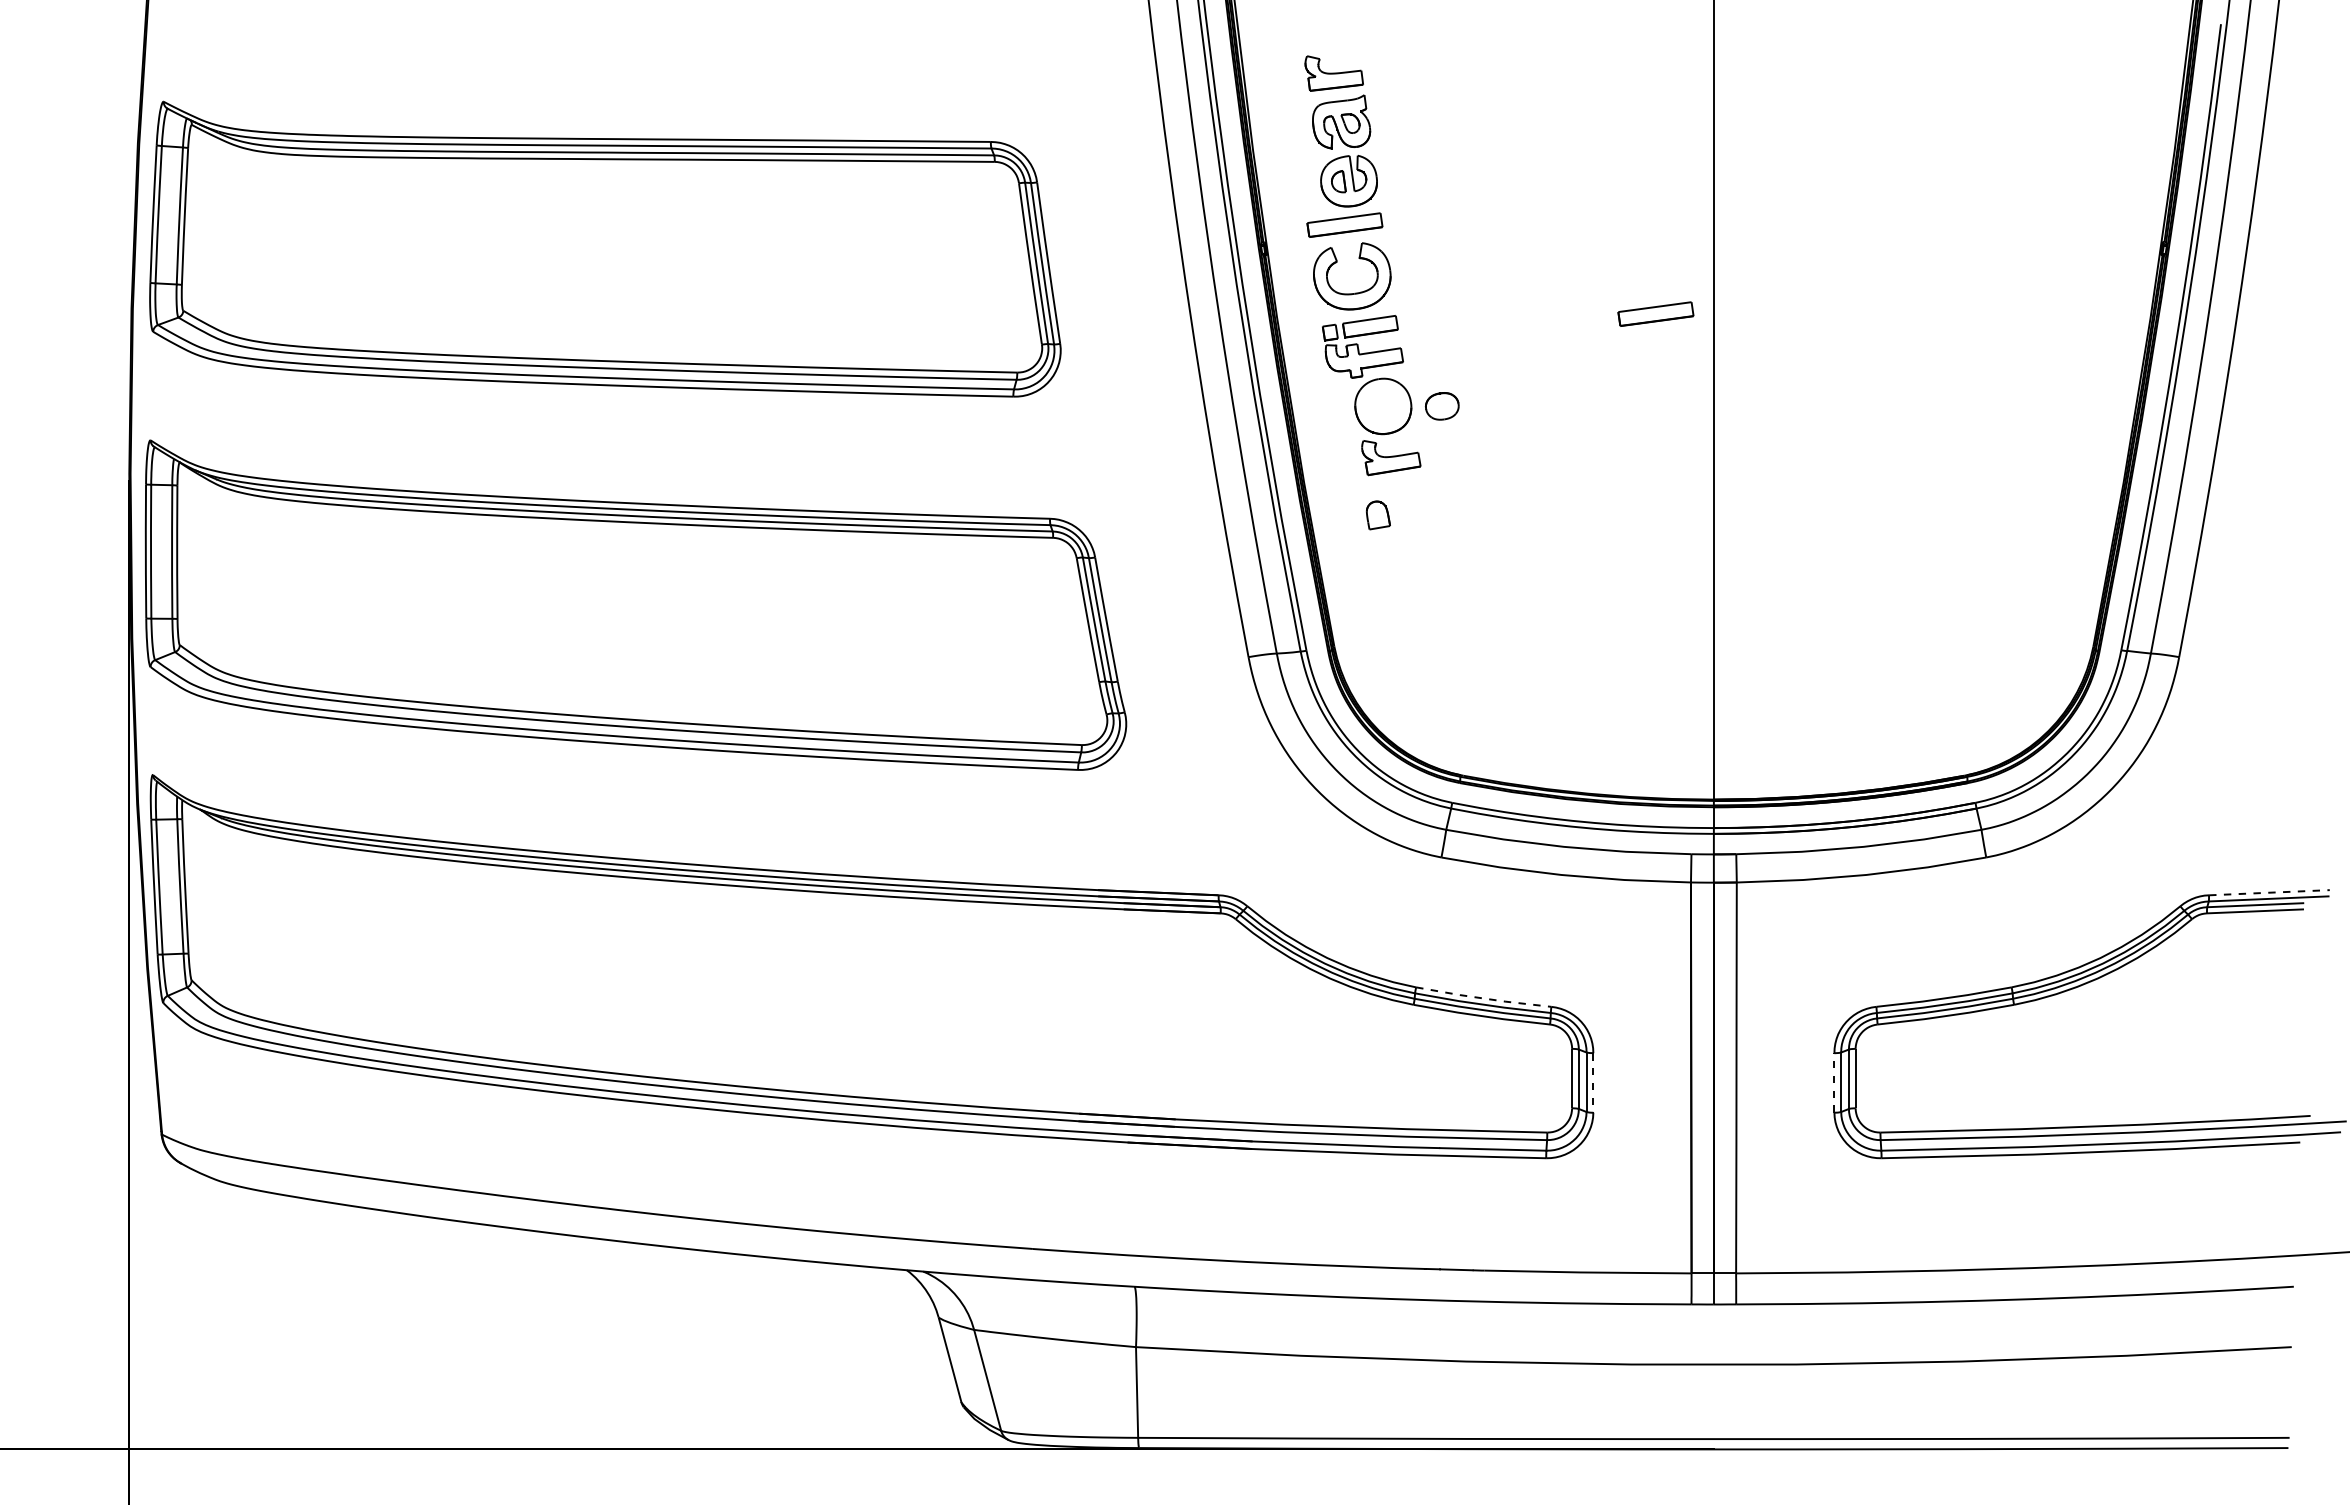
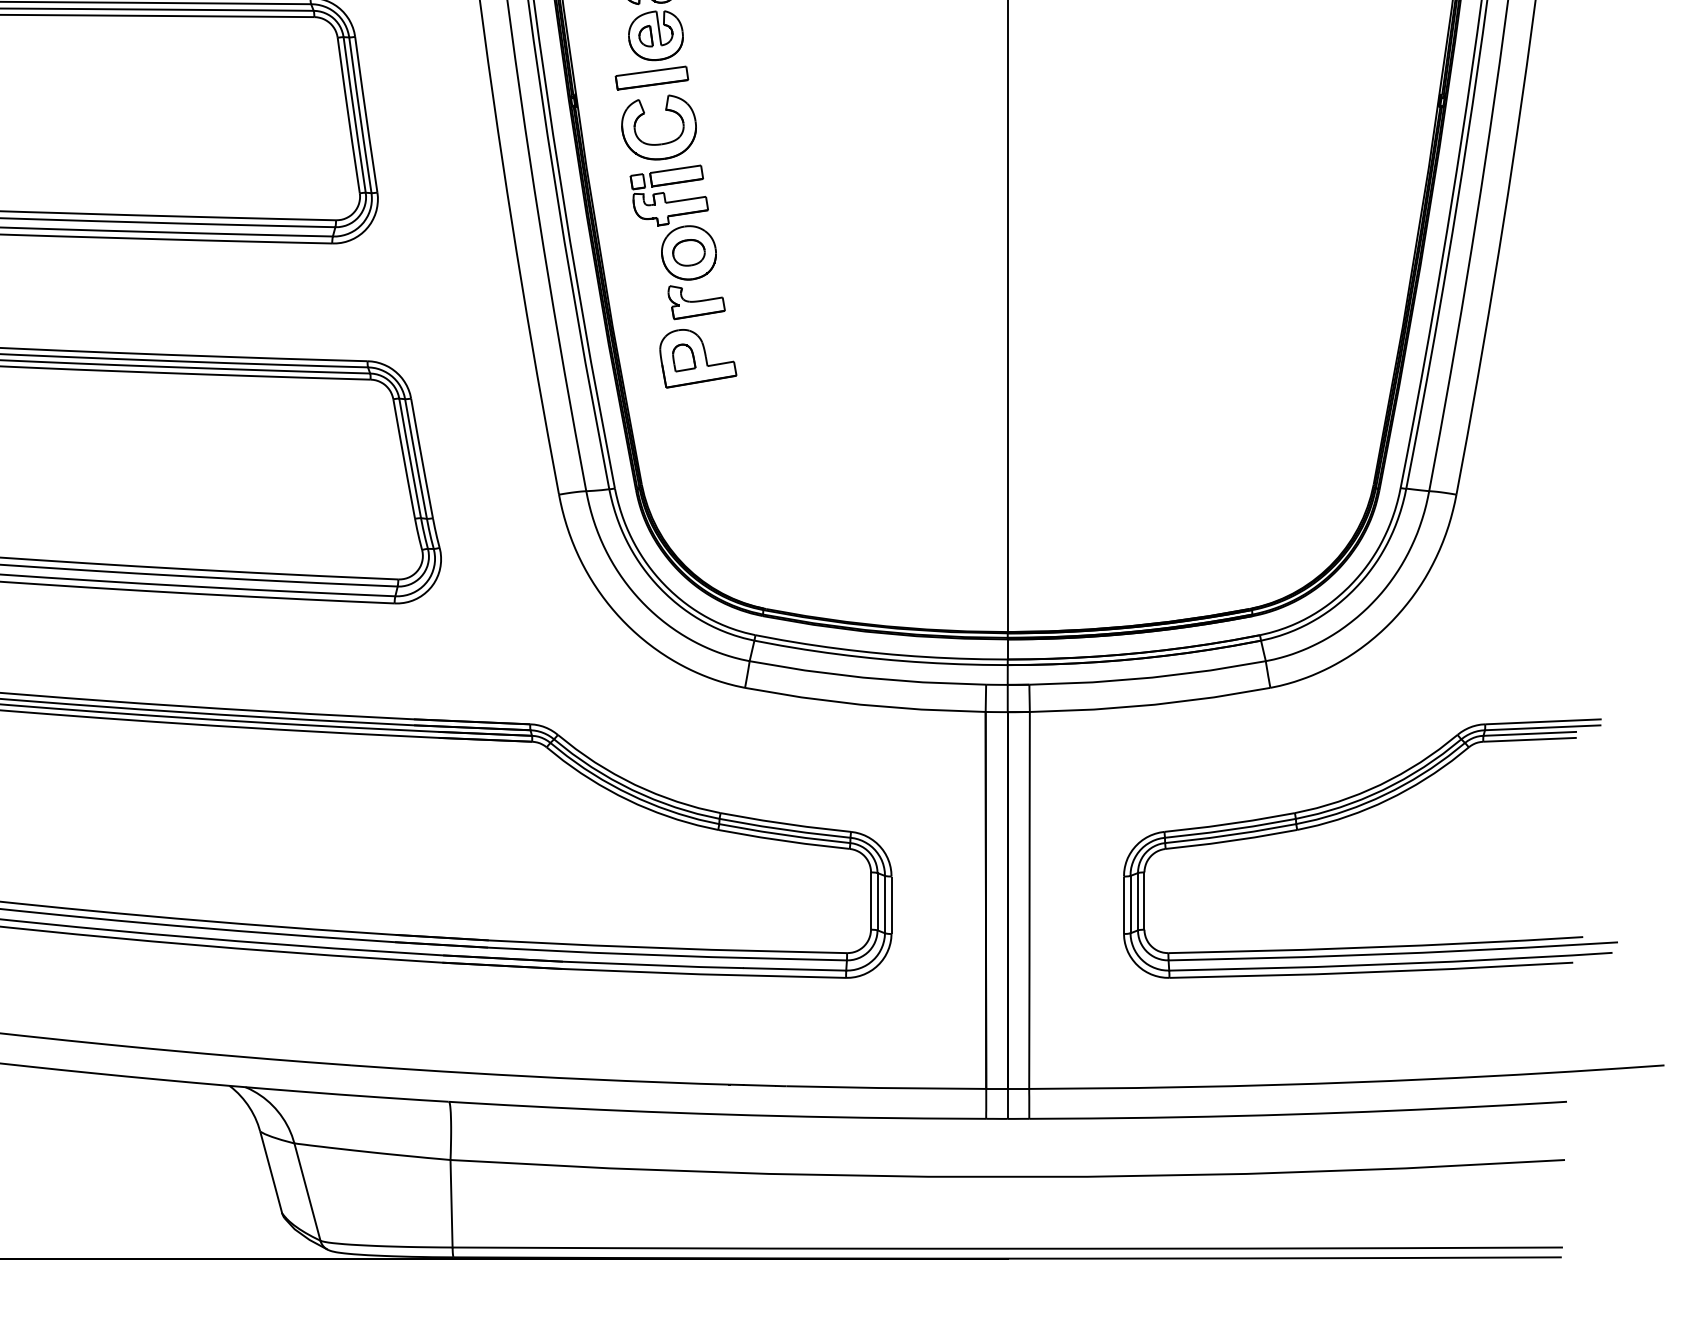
part: (1655, 313) -> (951, 163), removed
part: (1442, 406) -> (689, 252), moved
part: (1392, 516) -> (697, 359), added
line: (2269, 892) -> (1543, 721), dashed -> solid
line: (1483, 998) -> (785, 823), dashed -> solid
line: (1593, 1082) -> (891, 904), dashed -> solid
line: (1834, 1082) -> (1124, 904), dashed -> solid

